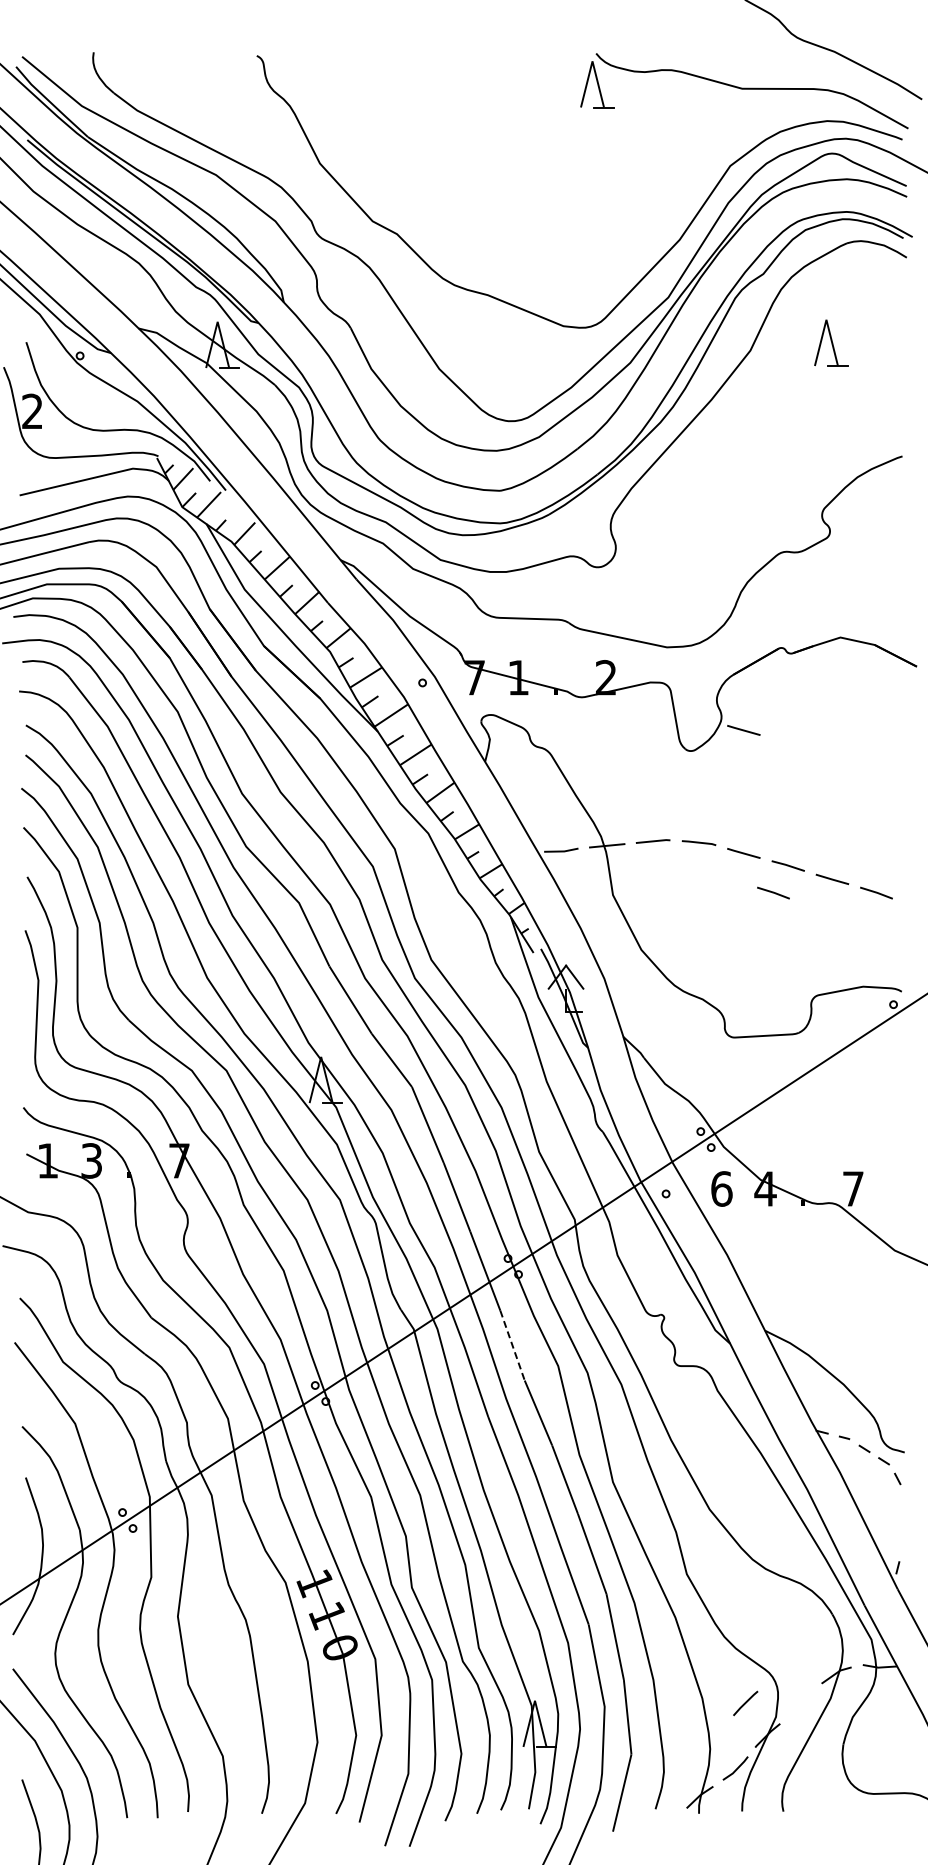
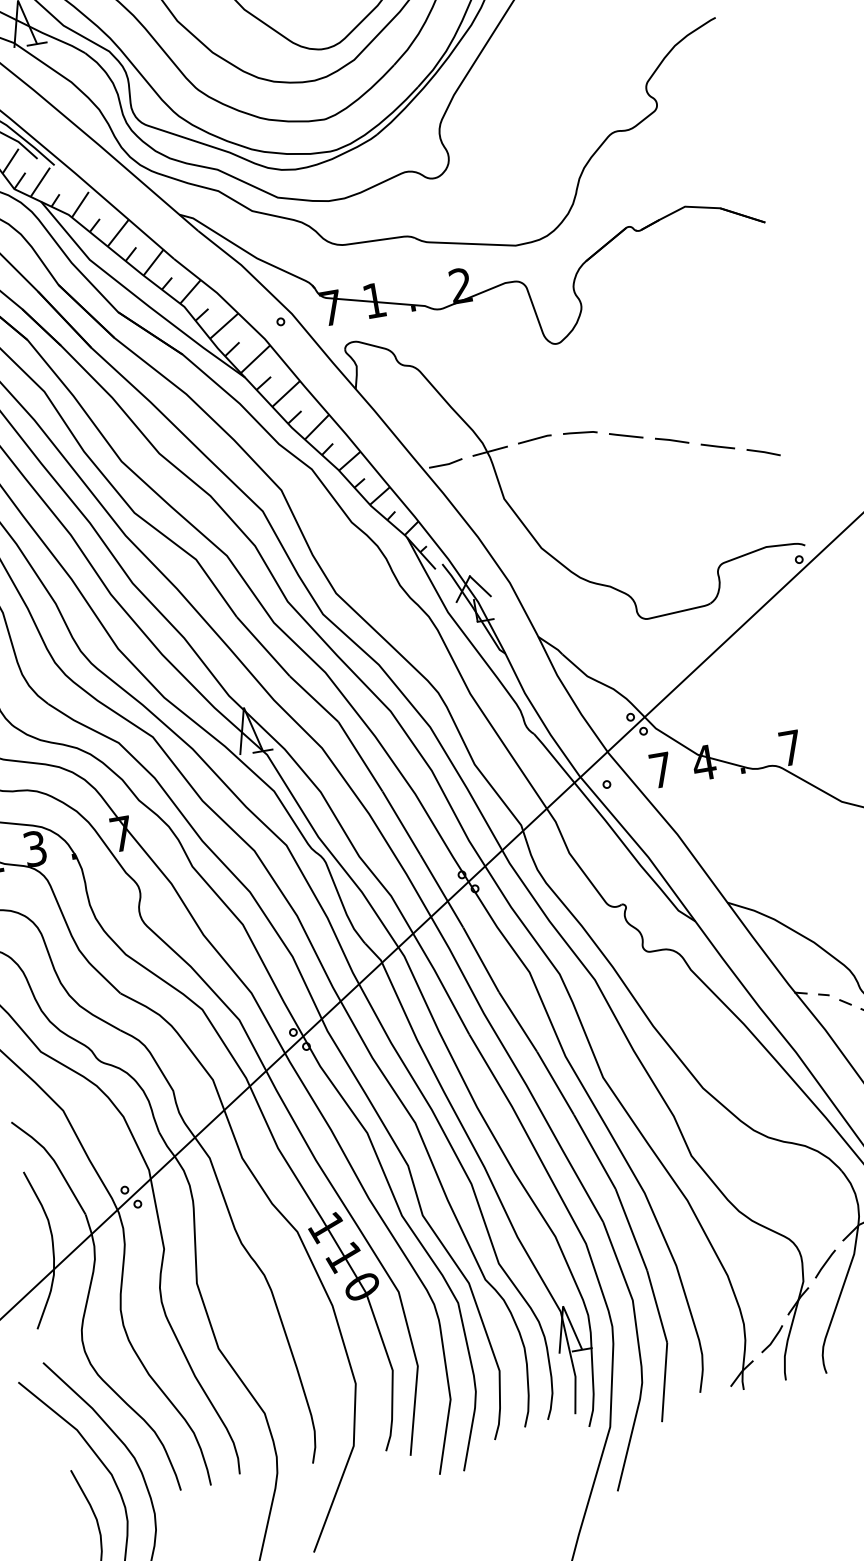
line: (743, 730) -> (605, 314), removed
line: (773, 892) -> (662, 469), removed
text: (721, 1188) -> (660, 769), 6 -> 7
line: (512, 1345) -> (481, 959), dashed -> solid
line: (745, 1703) -> (825, 1264), moved

